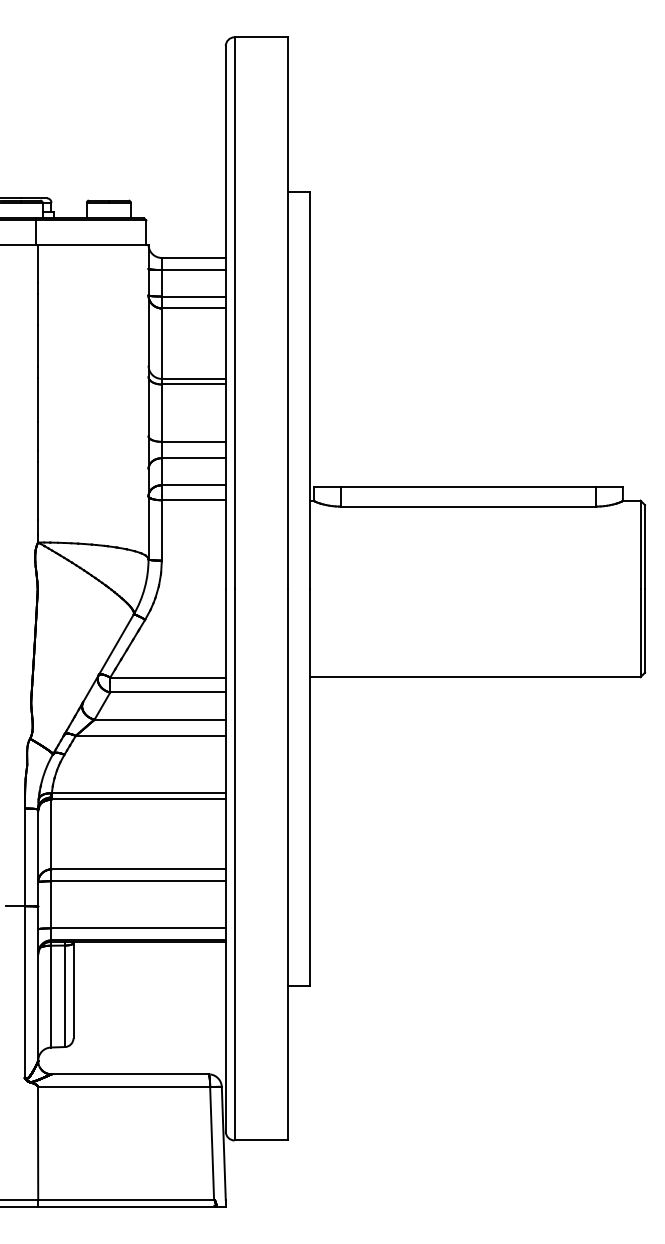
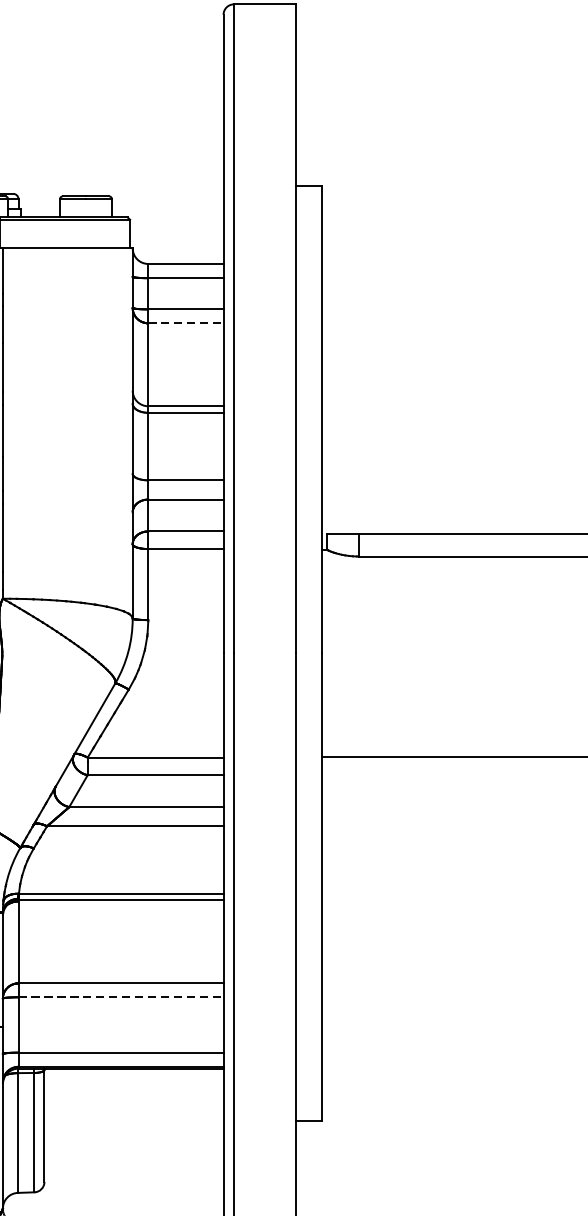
line: (193, 308) -> (185, 323), solid -> dashed
line: (139, 881) -> (122, 997), solid -> dashed

